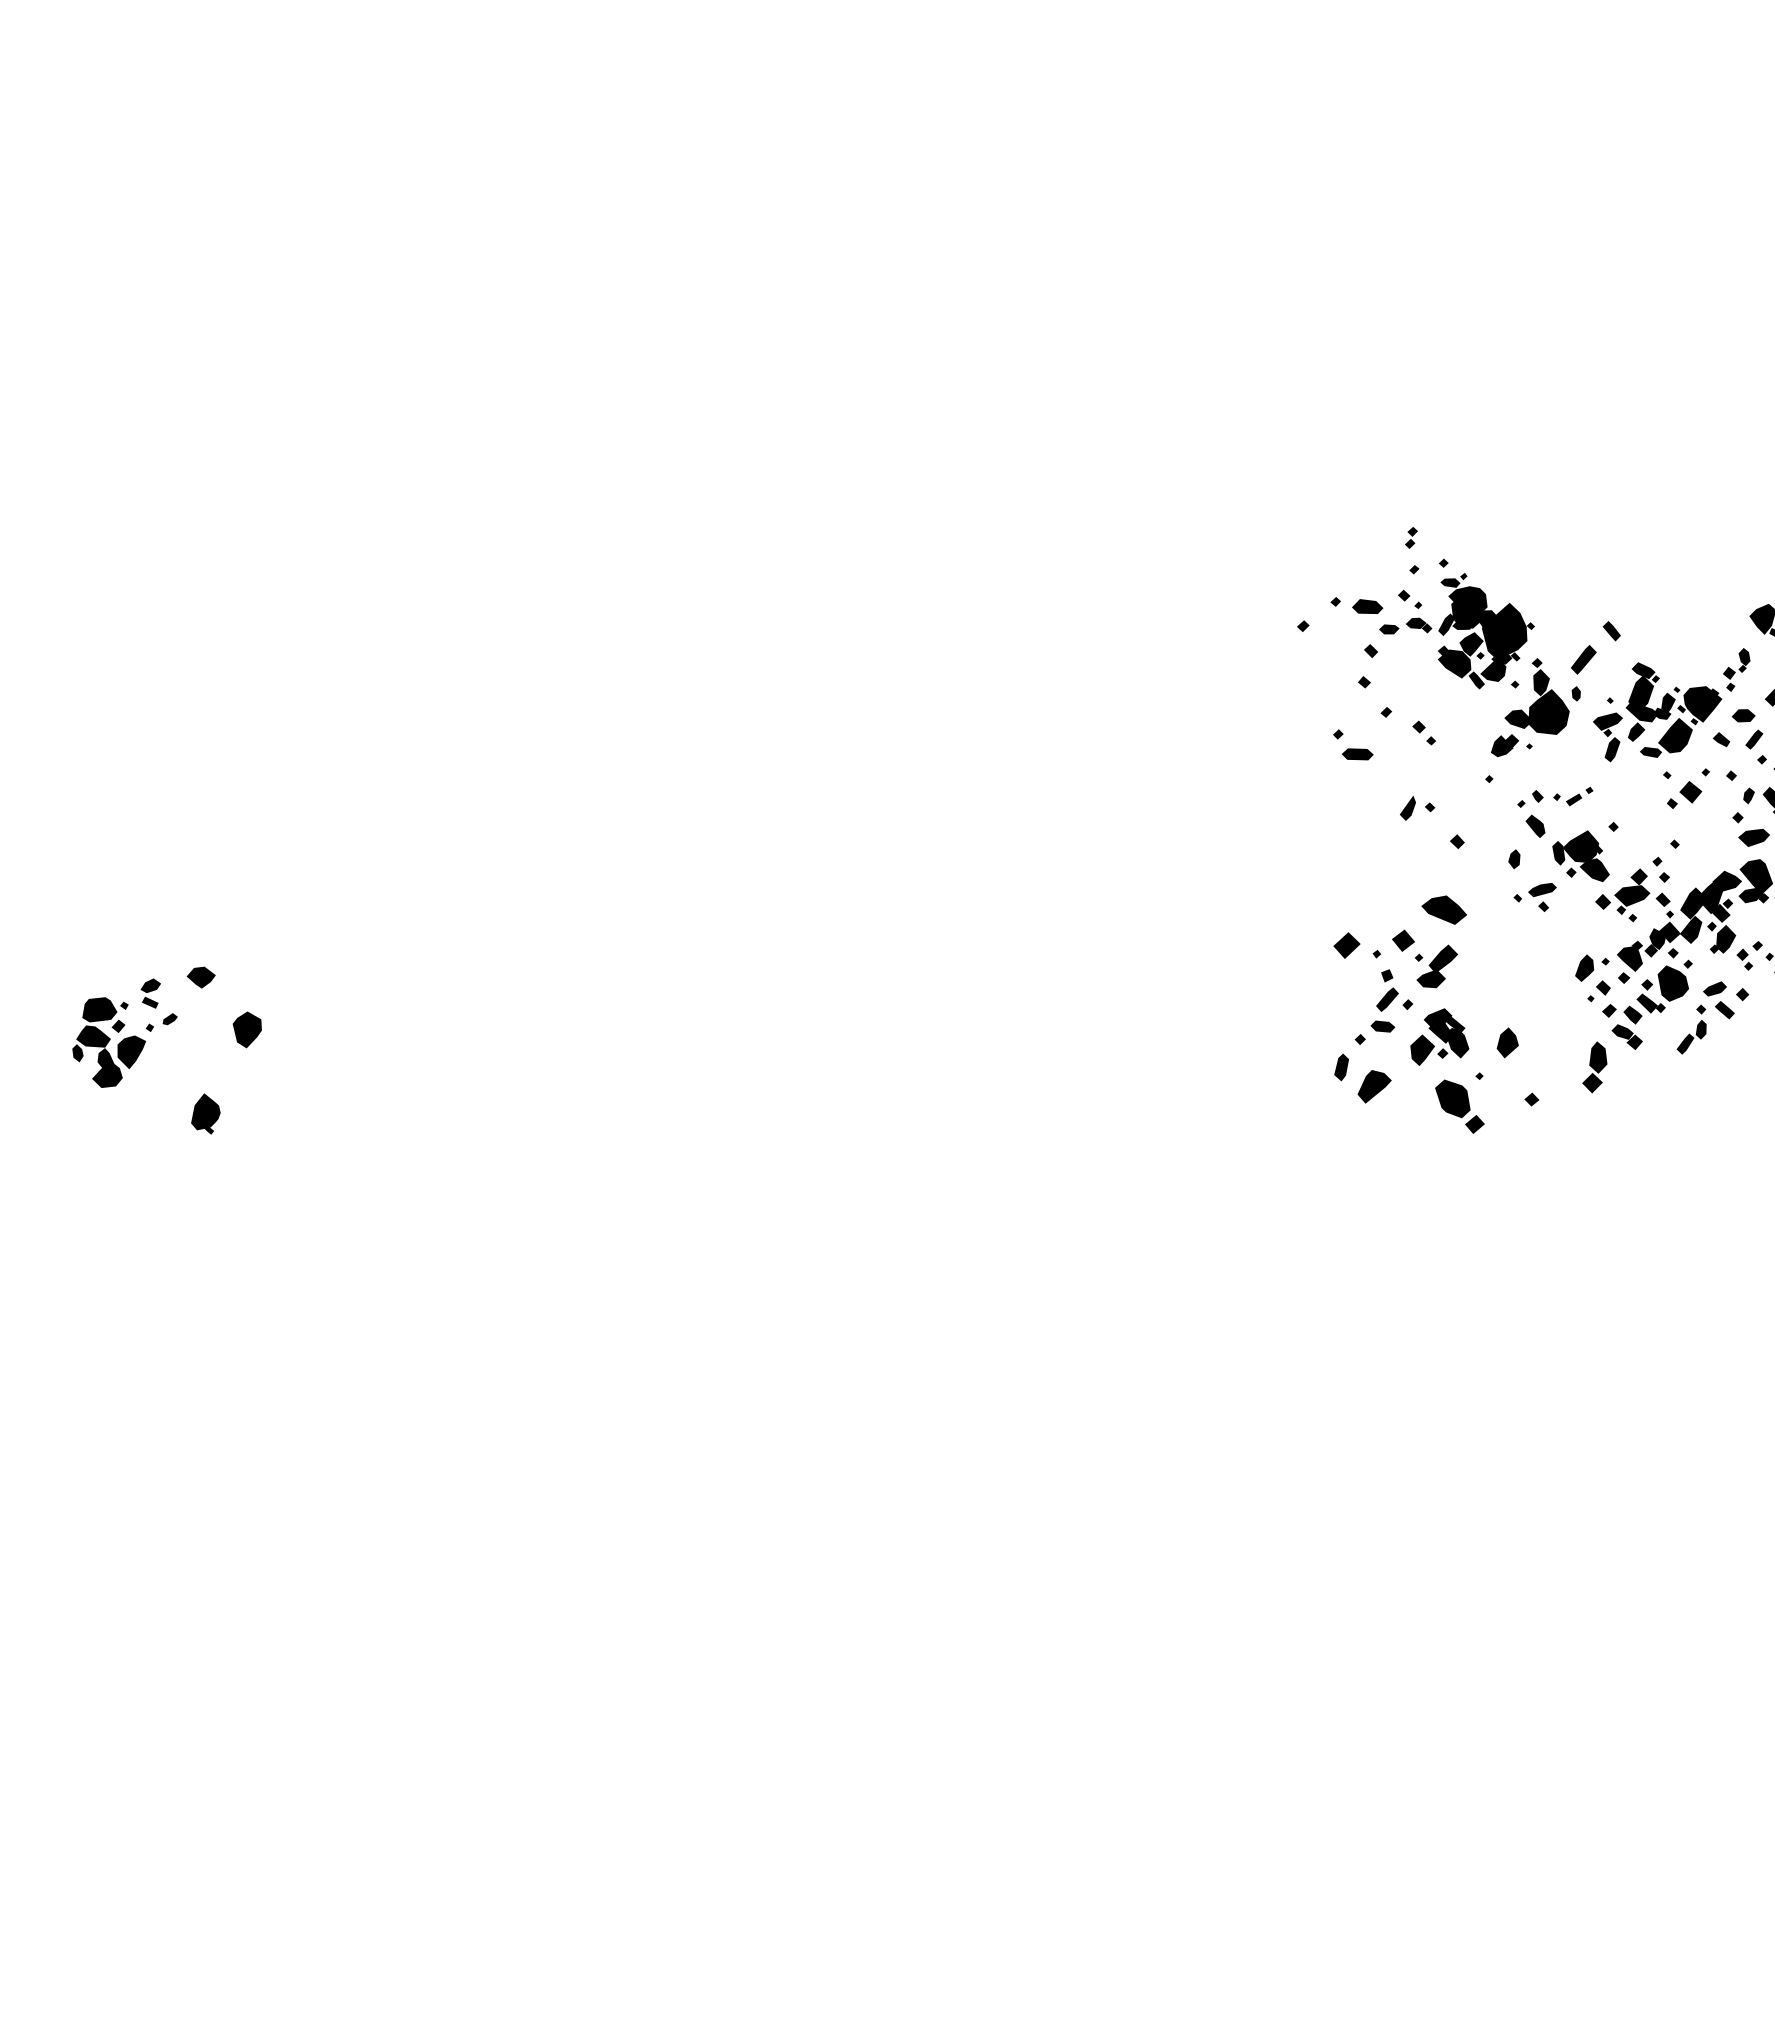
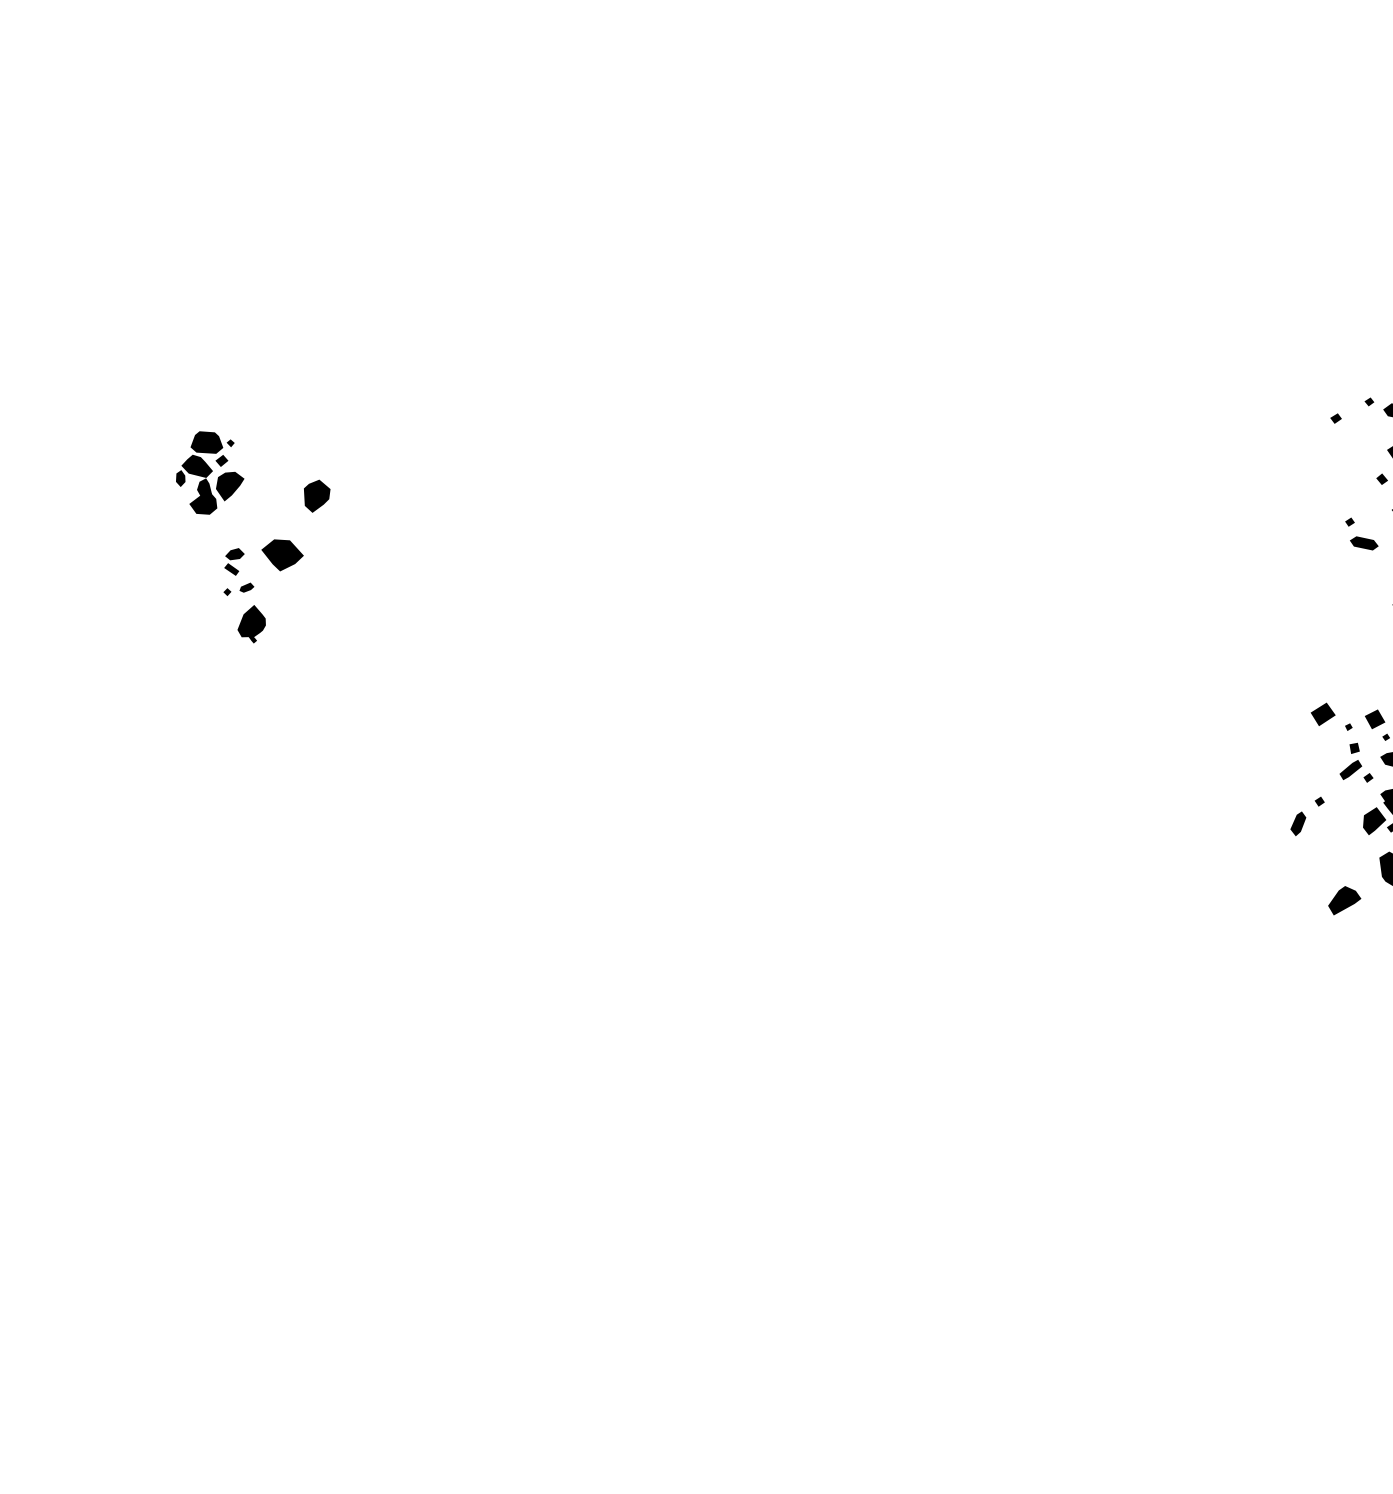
part: (200, 977) -> (281, 554), size x1.6
part: (1382, 1026) -> (1341, 793), removed
part: (246, 1029) -> (315, 495), moved
part: (109, 1042) -> (211, 473), moved
part: (1374, 1086) -> (1344, 901), moved
part: (205, 1113) -> (252, 623), moved

